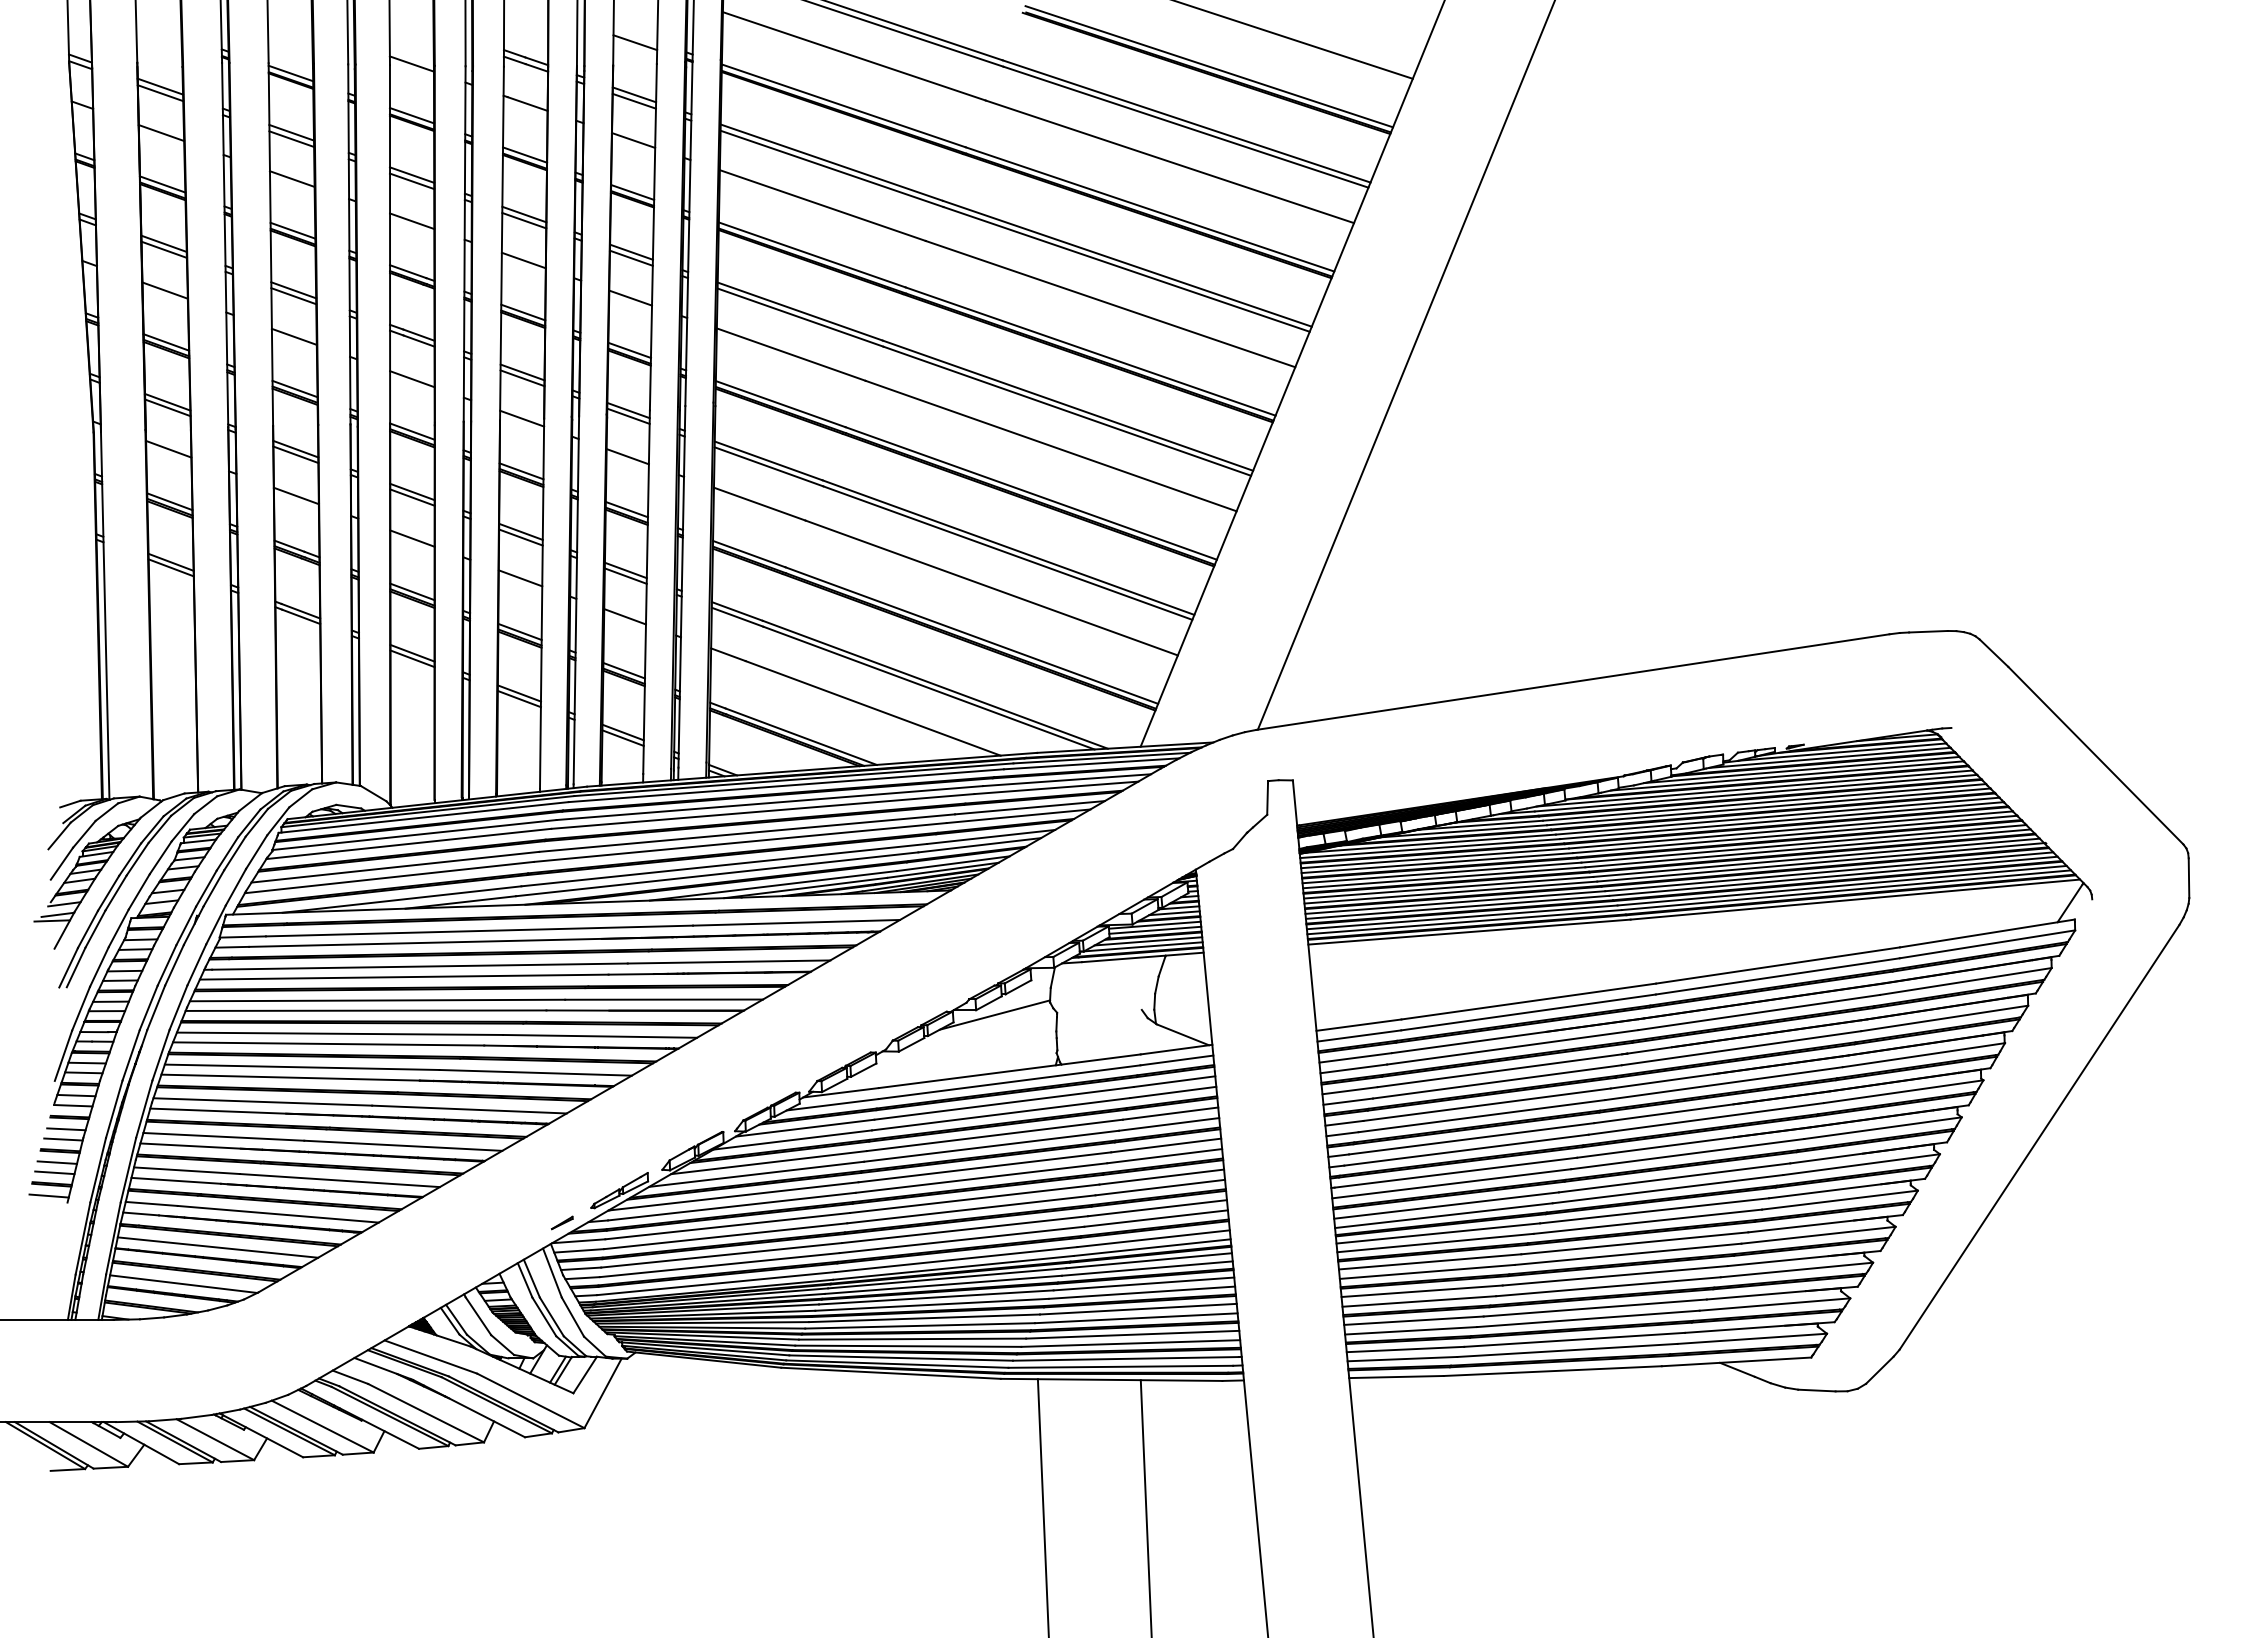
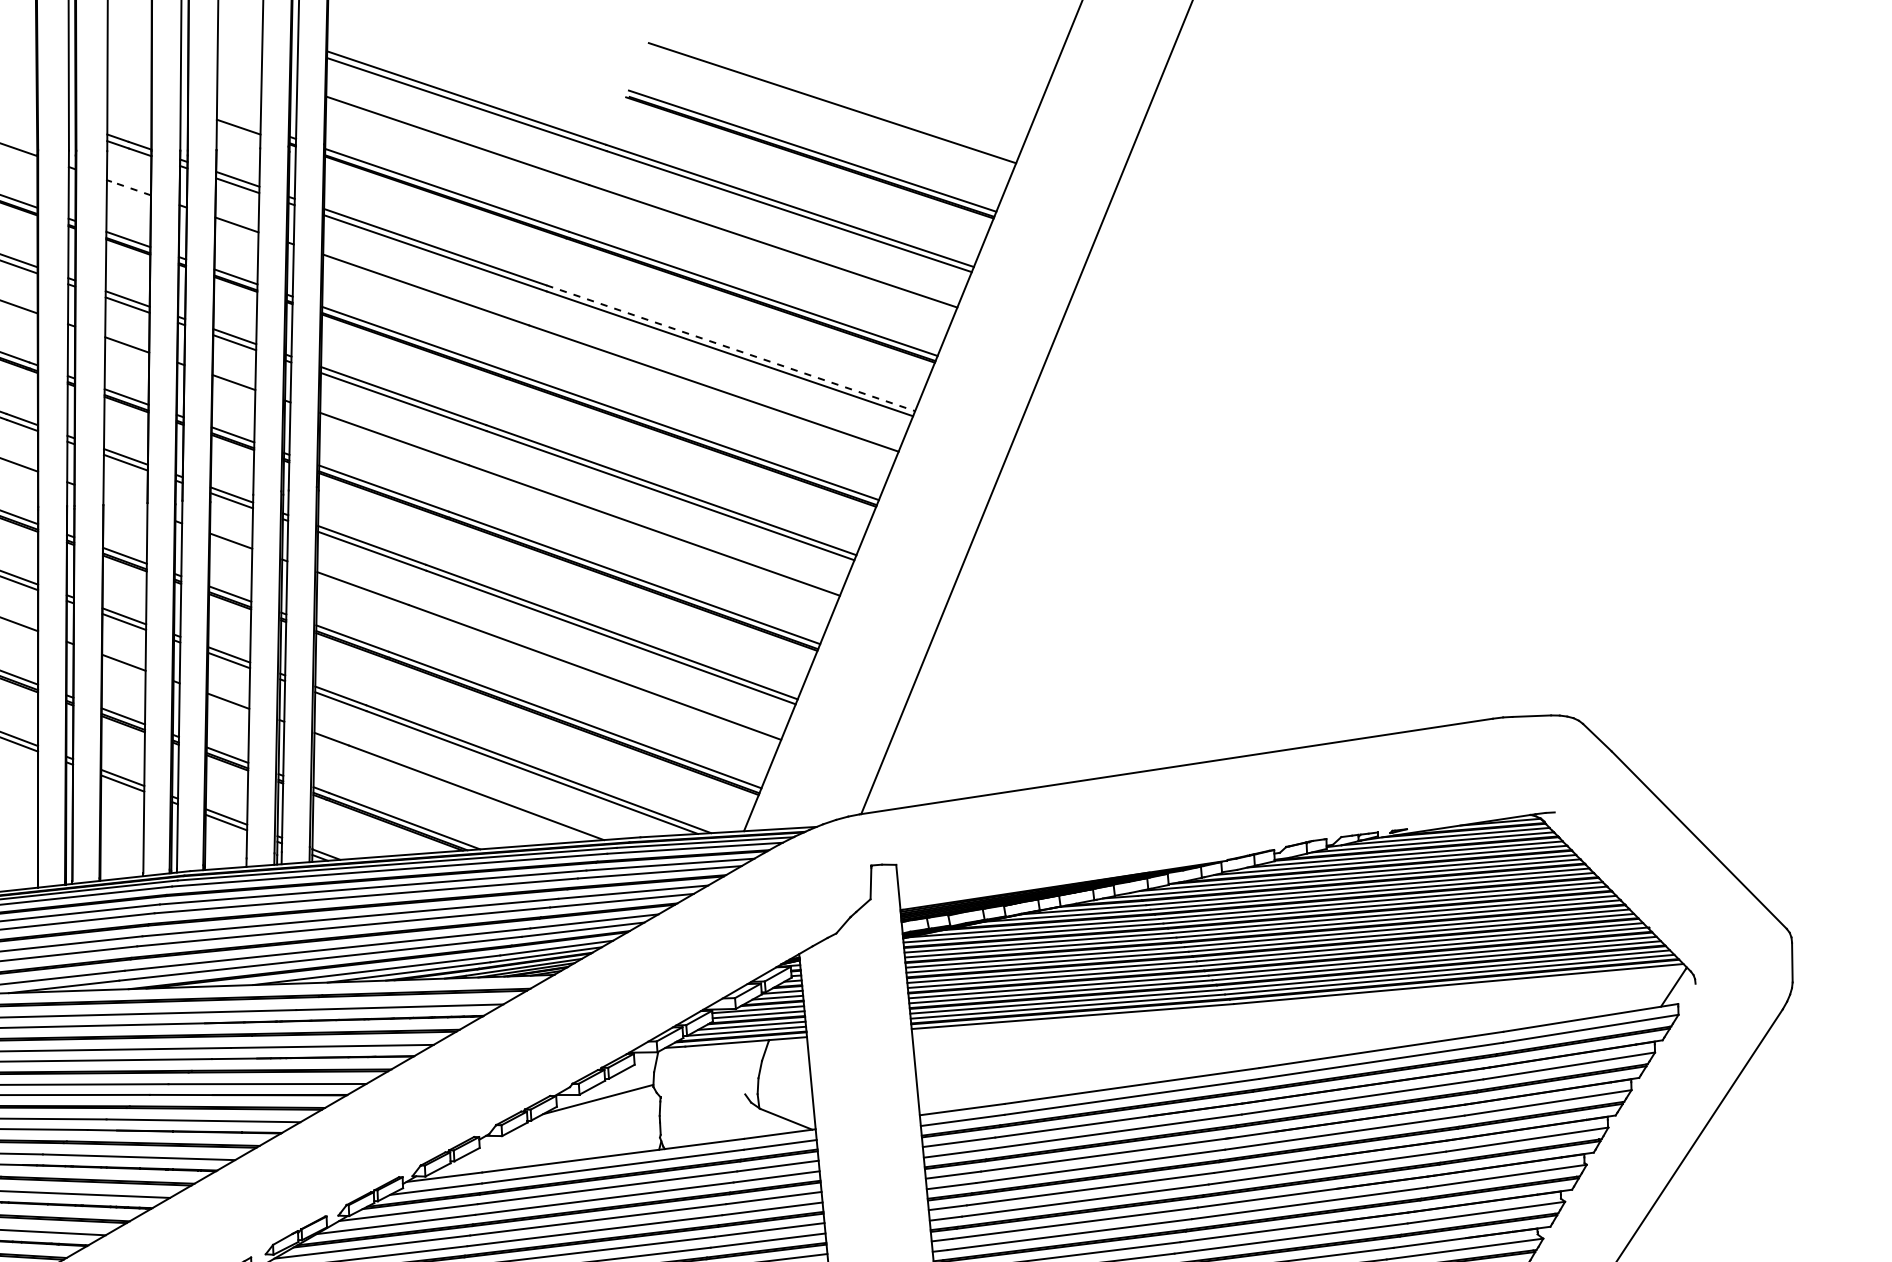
line: (527, 103) -> (130, 187), solid -> dashed
line: (1127, 263) -> (730, 347), solid -> dashed
line: (522, 418) -> (125, 502), removed

